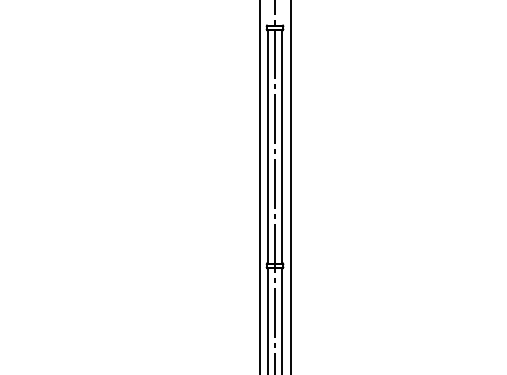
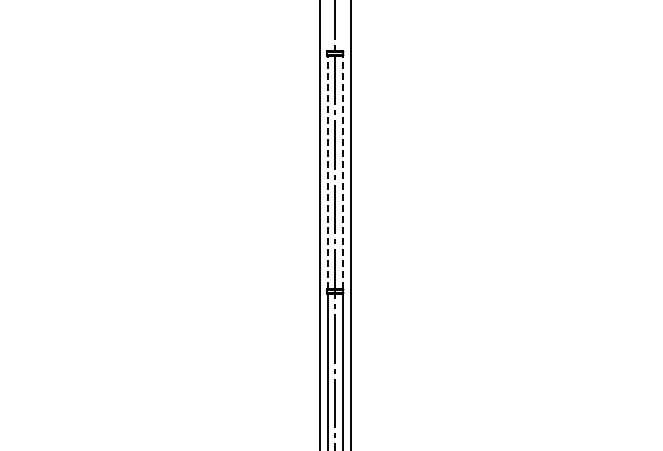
line: (267, 146) -> (327, 172), solid -> dashed
line: (282, 146) -> (342, 172), solid -> dashed

